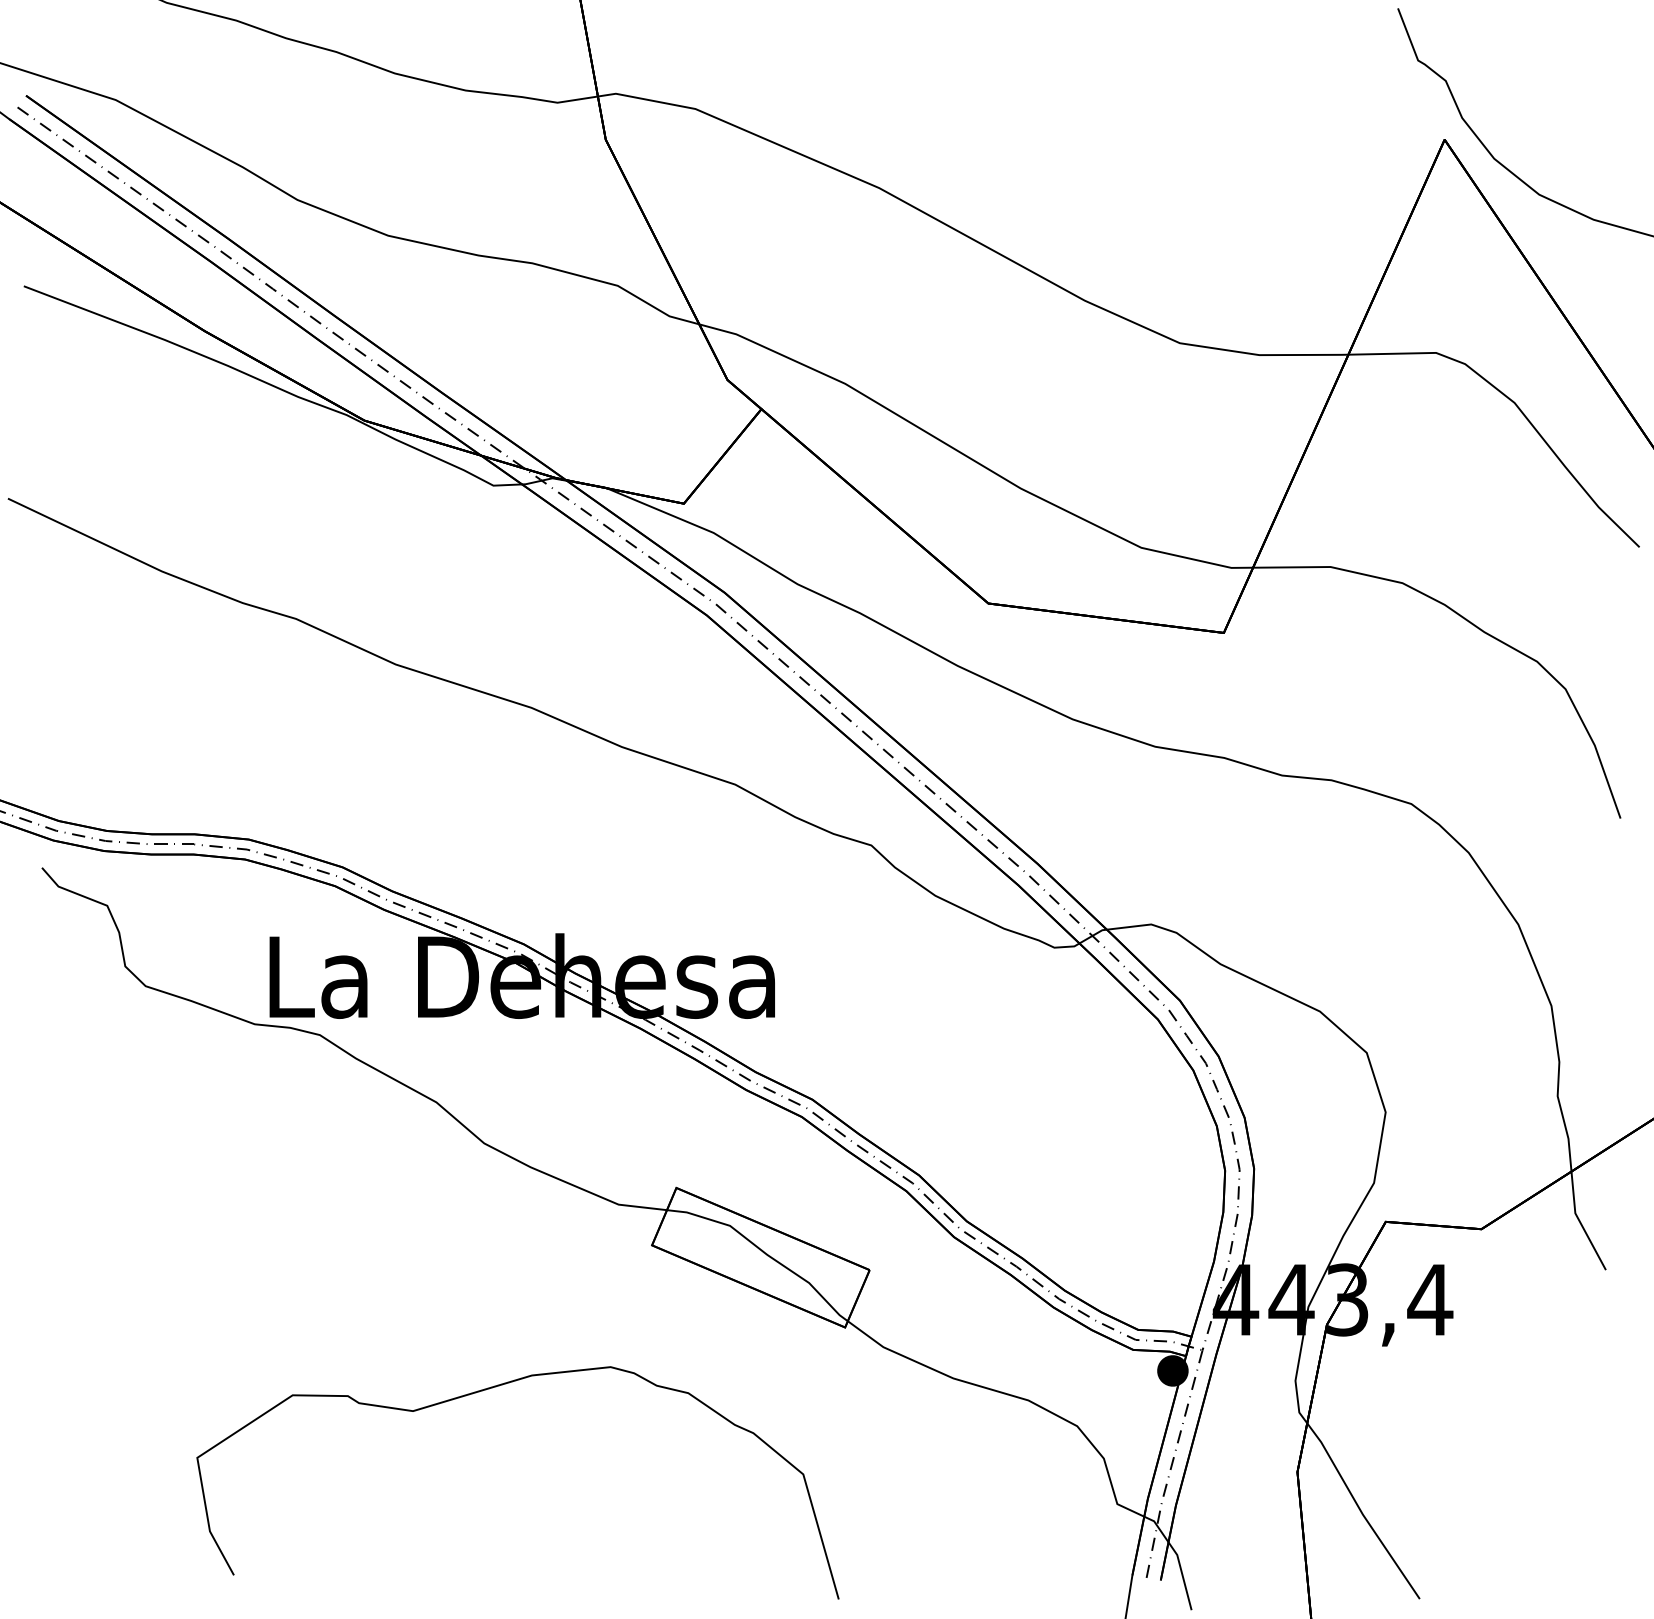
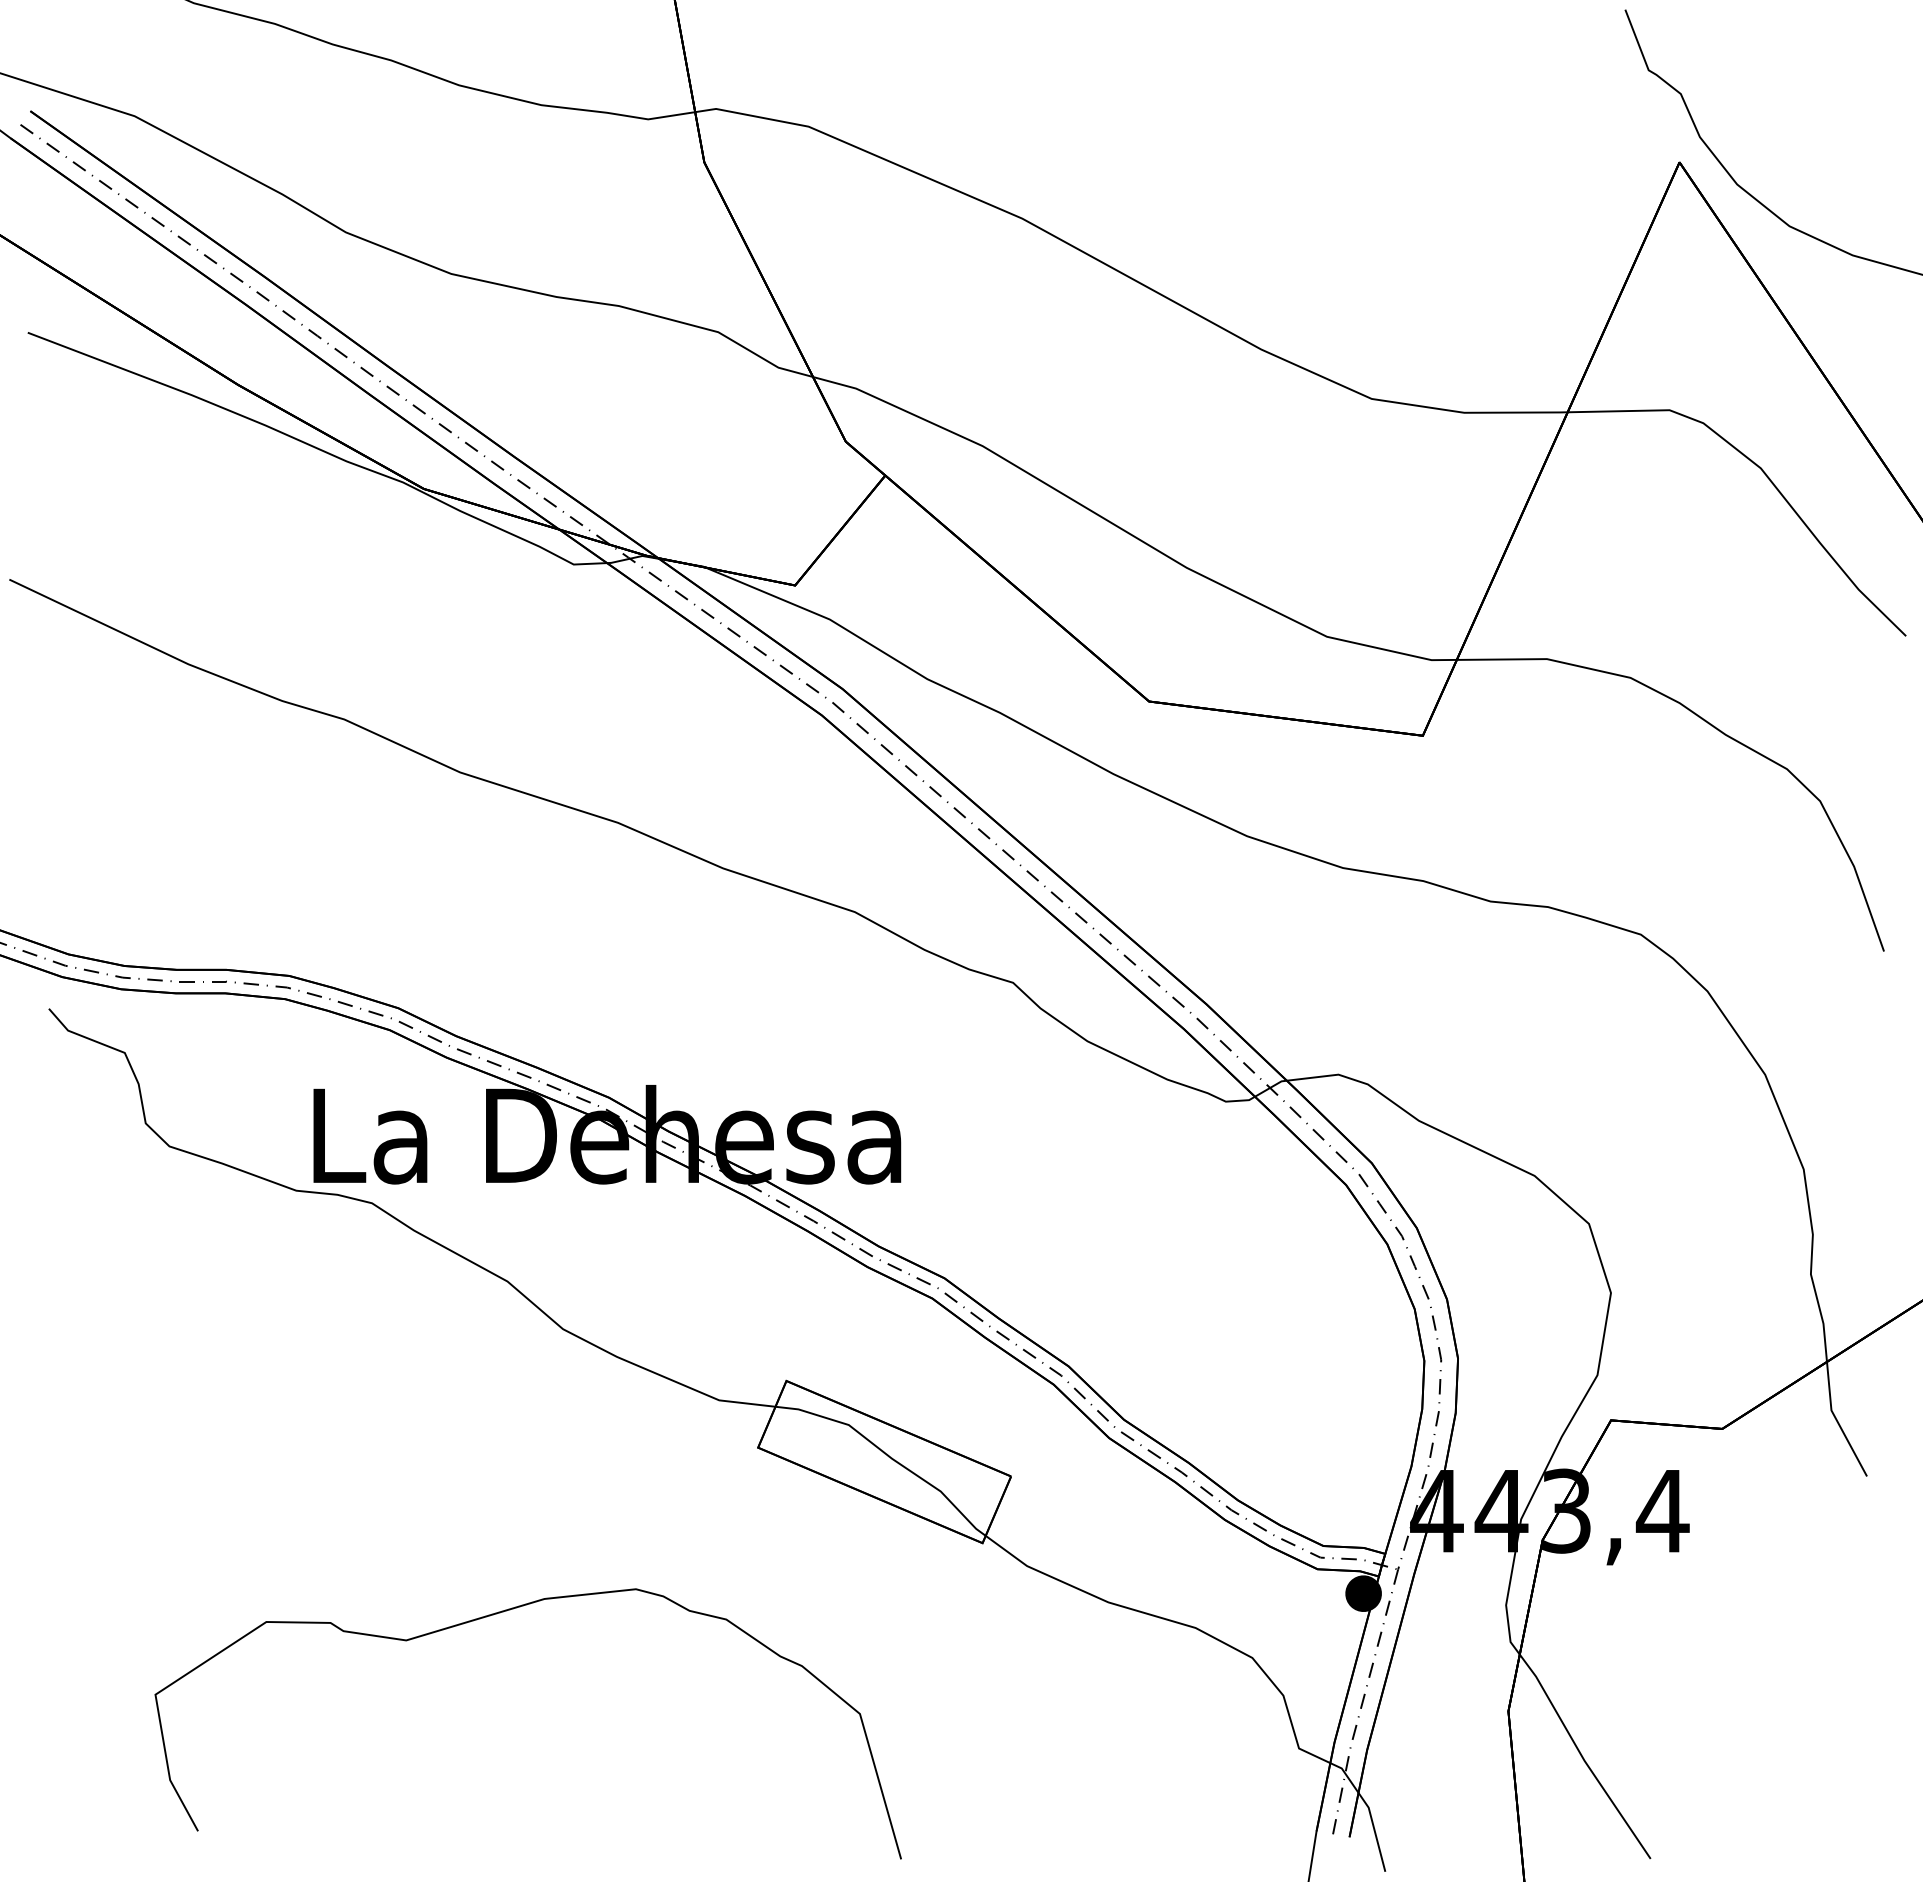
curve: (485, 1390) -> (490, 1616), moved

